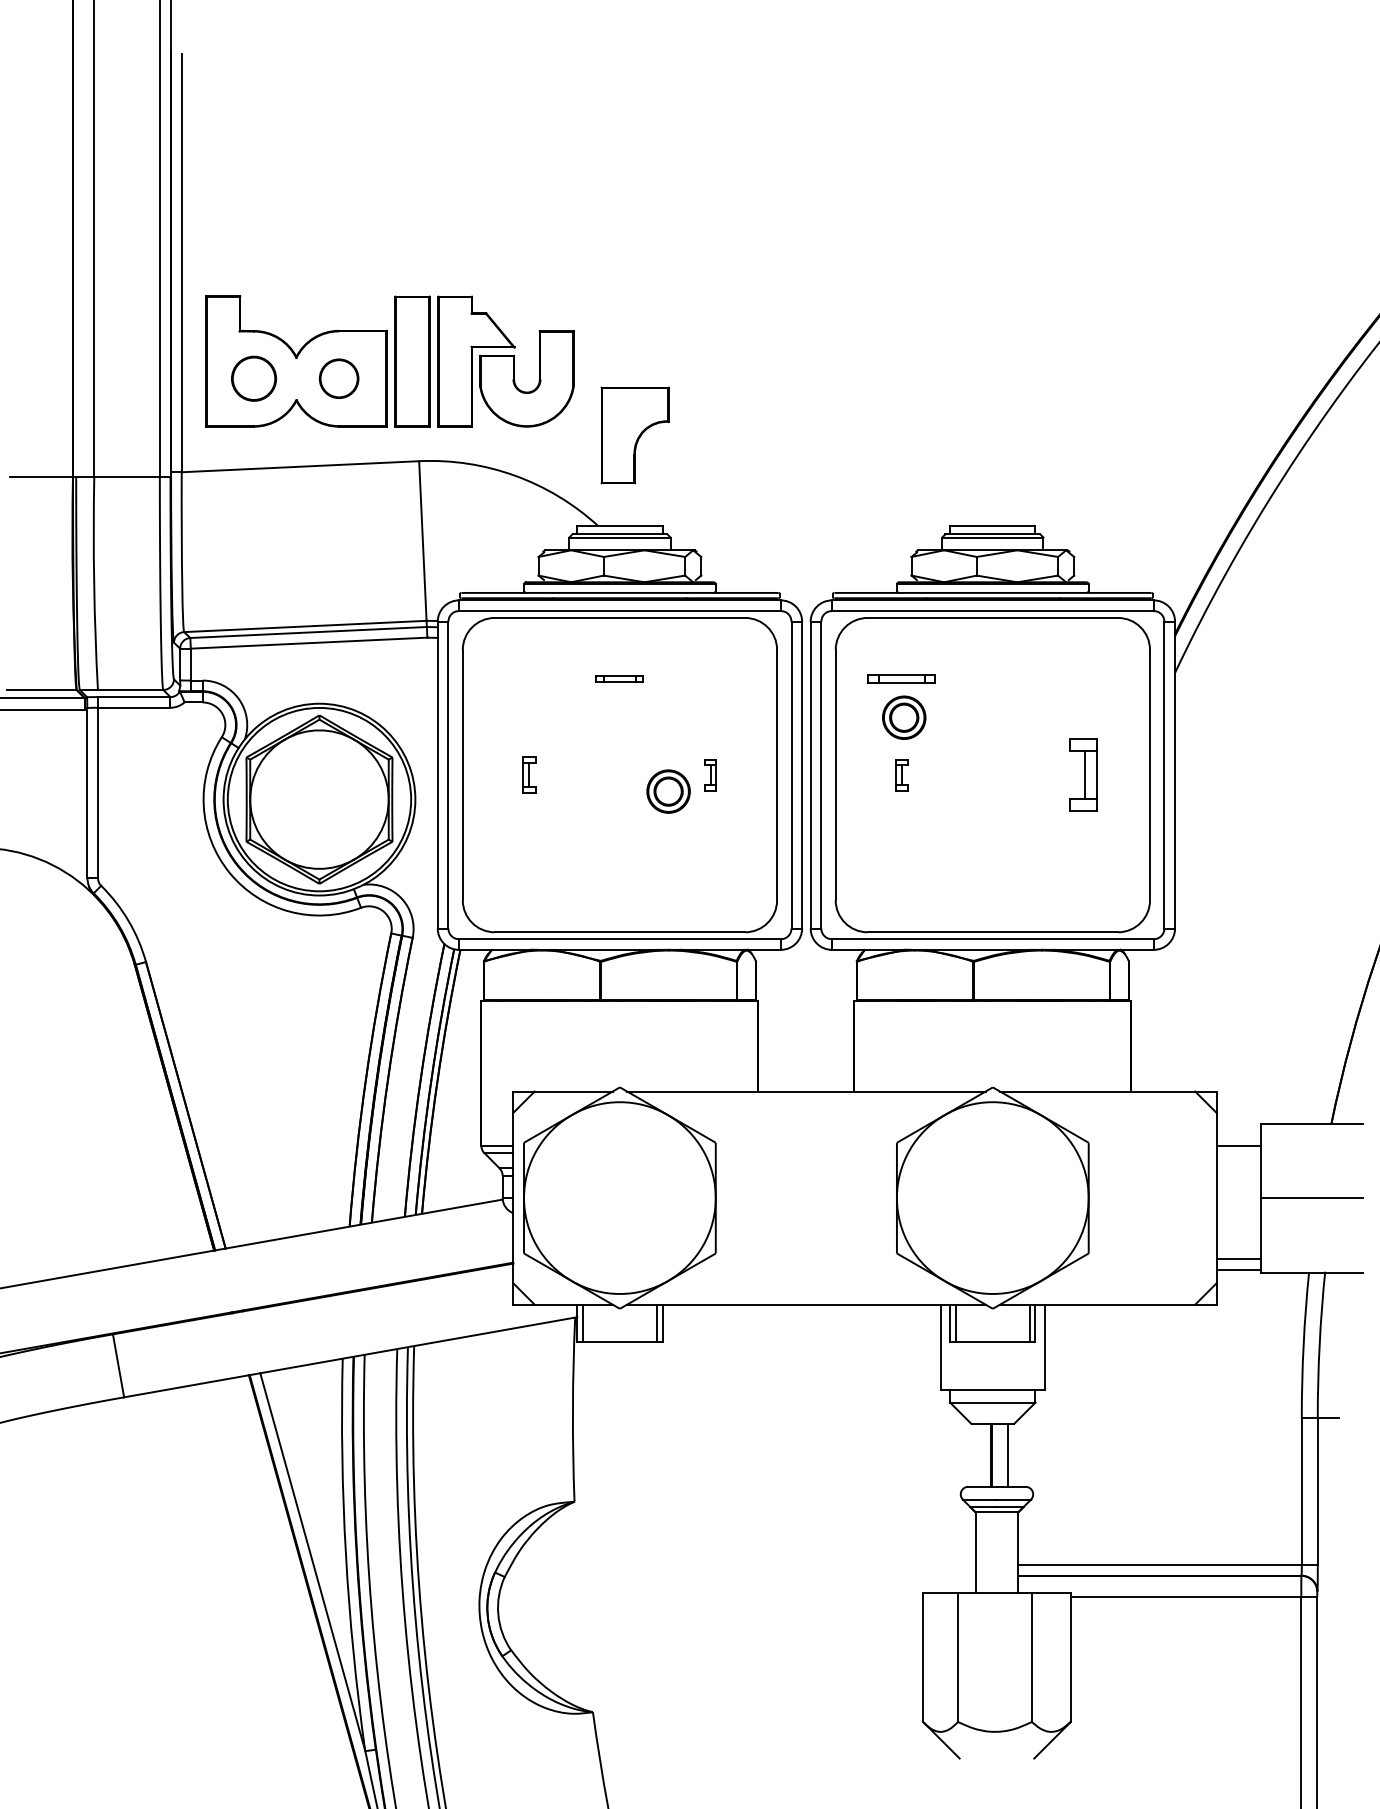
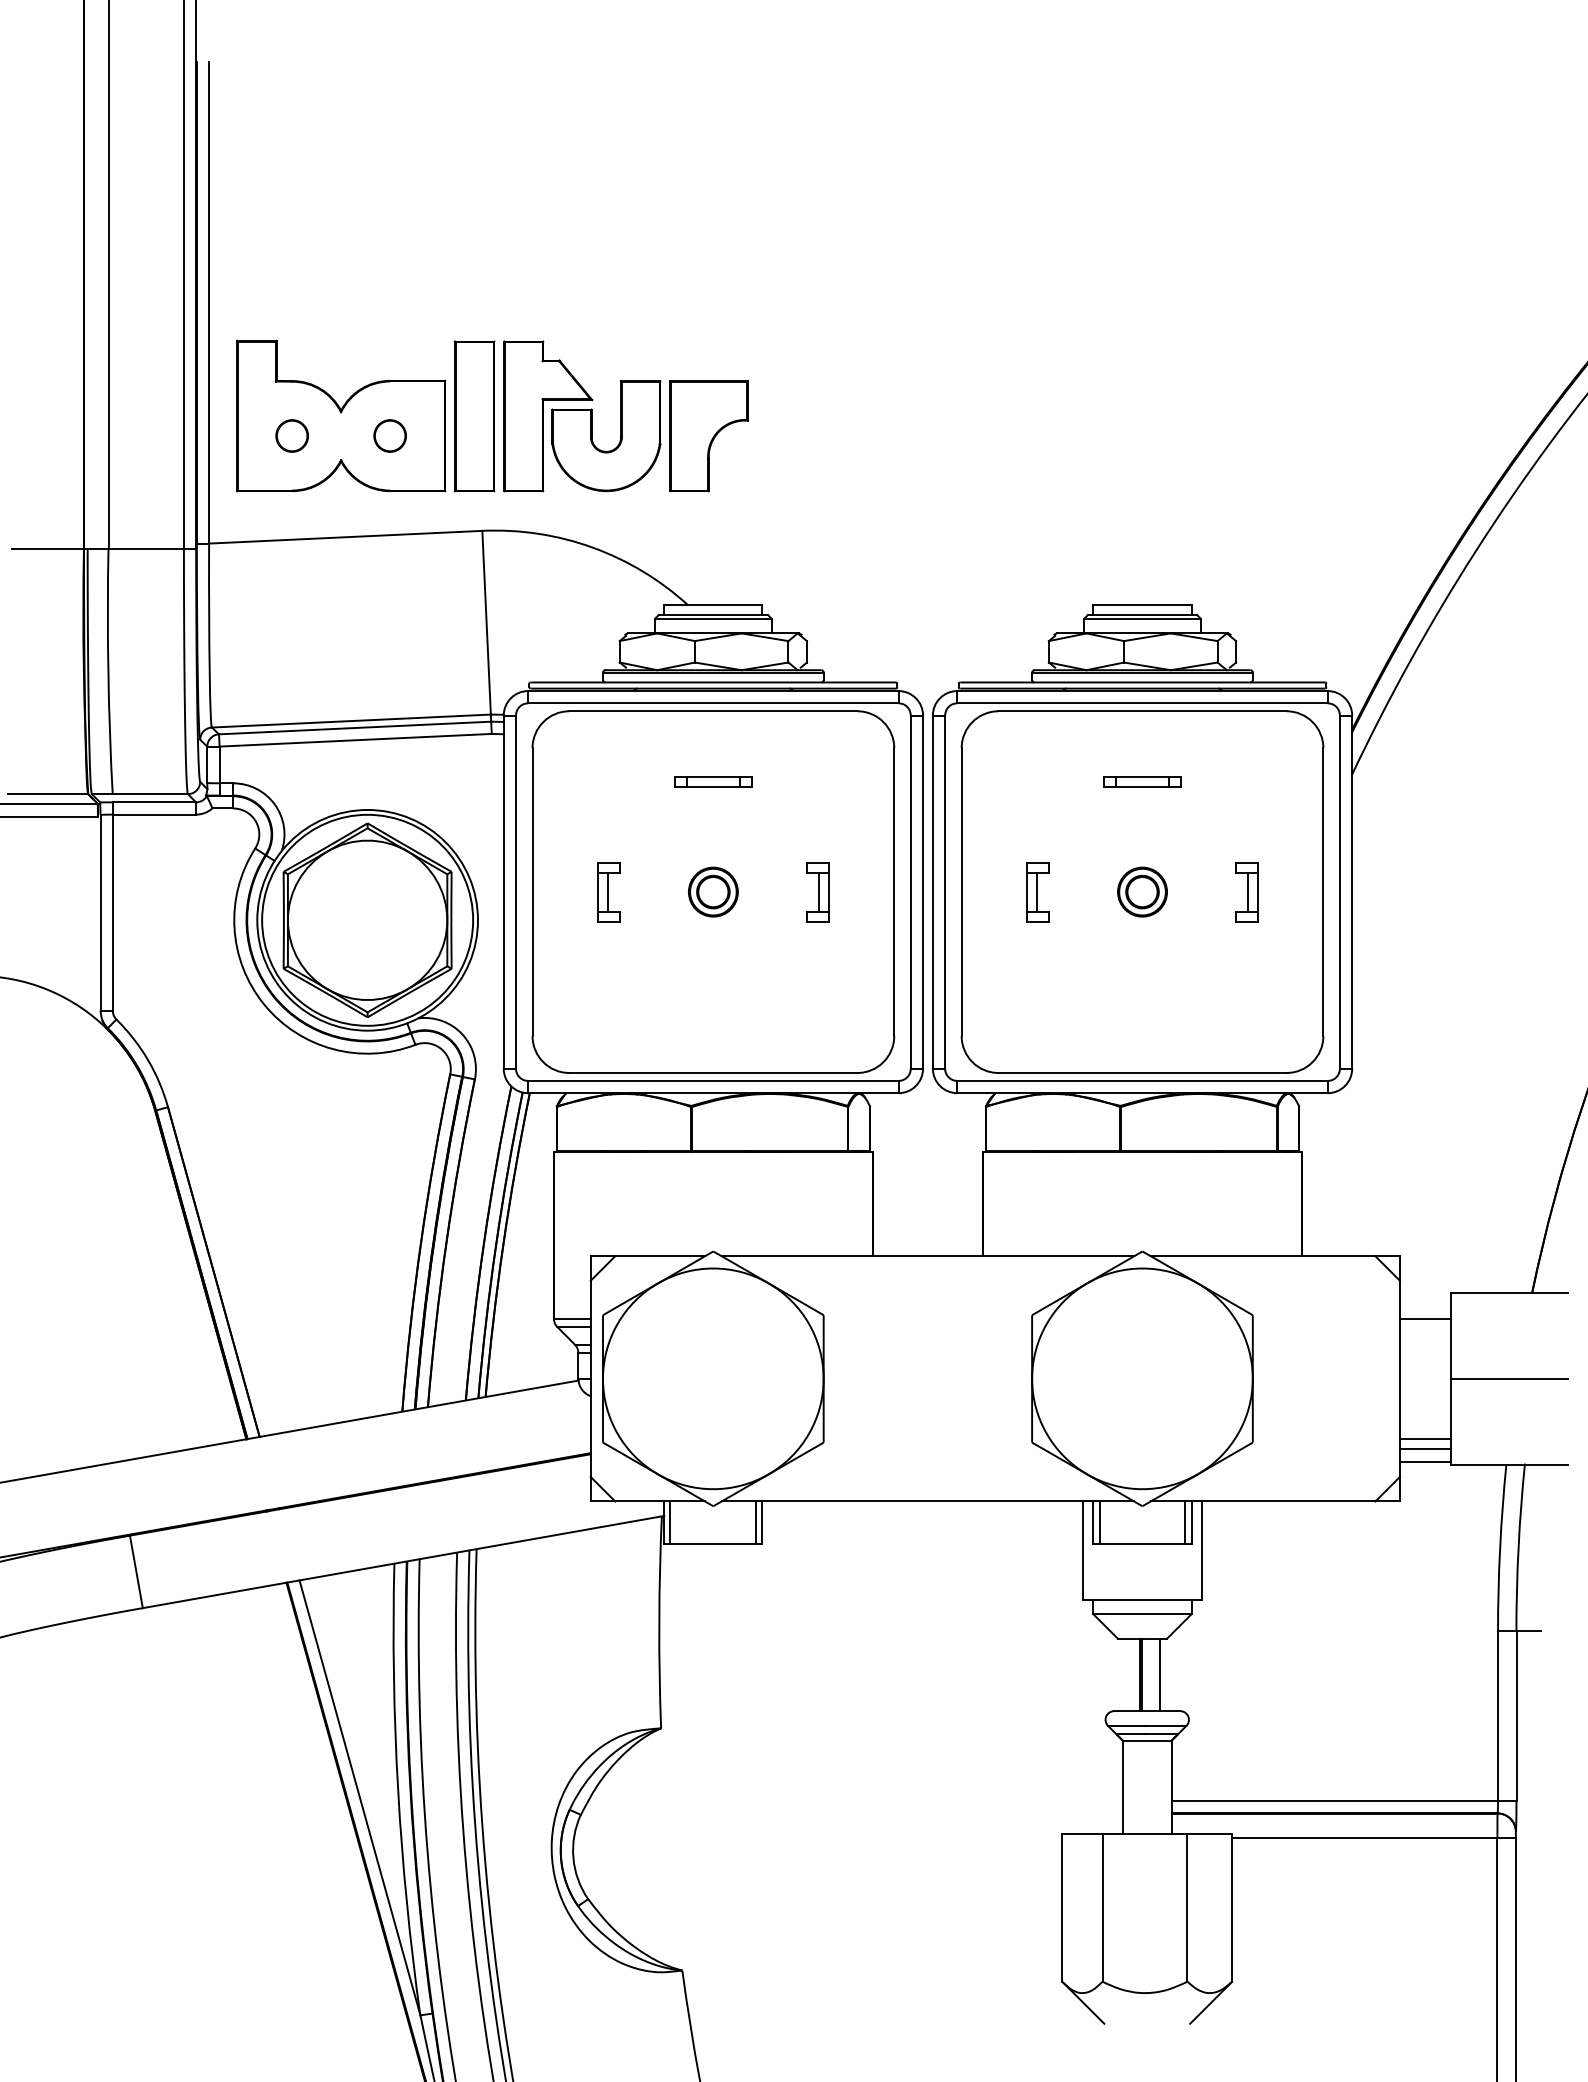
circle: (253, 378) -> (291, 435), size x0.62
circle: (338, 378) -> (389, 435), size x0.71
part: (634, 435) -> (708, 436), moved
part: (620, 678) -> (713, 781), size x1.43
part: (901, 678) -> (1142, 781), moved
part: (904, 717) -> (1142, 891), moved
part: (528, 775) -> (608, 892), size x1.43
part: (710, 775) -> (817, 892), size x1.67
part: (901, 775) -> (1037, 892), size x1.67
part: (1083, 775) -> (1246, 892), size x0.71
part: (668, 791) -> (713, 891), moved
line: (1238, 1249) -> (1425, 1438), added

